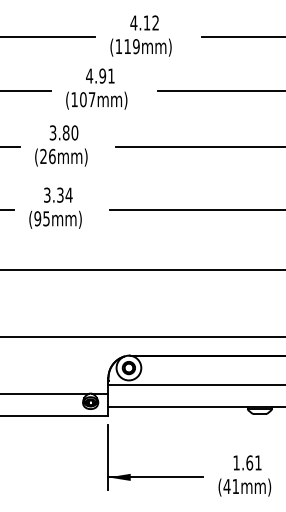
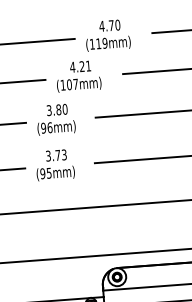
text: (151, 22) -> (114, 25), 4.12 -> 4.70
text: (102, 75) -> (82, 66), 4.91 -> 4.21
text: (43, 156) -> (43, 128), (26mm) -> (96mm)
text: (64, 194) -> (60, 154), 3.34 -> 3.73

